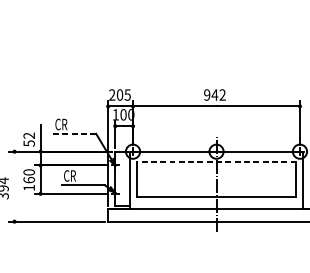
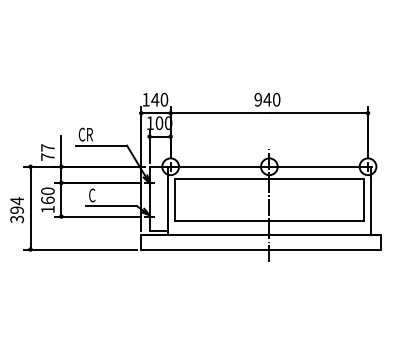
text: (120, 94) -> (155, 99), 205 -> 140
text: (222, 94) -> (276, 99), 942 -> 940
line: (74, 133) -> (101, 145), dashed -> solid
text: (28, 139) -> (47, 152), 52 -> 77
line: (215, 161) -> (268, 178), dashed -> solid
text: (73, 175) -> (100, 195), CR -> C
line: (14, 186) -> (30, 208), added

